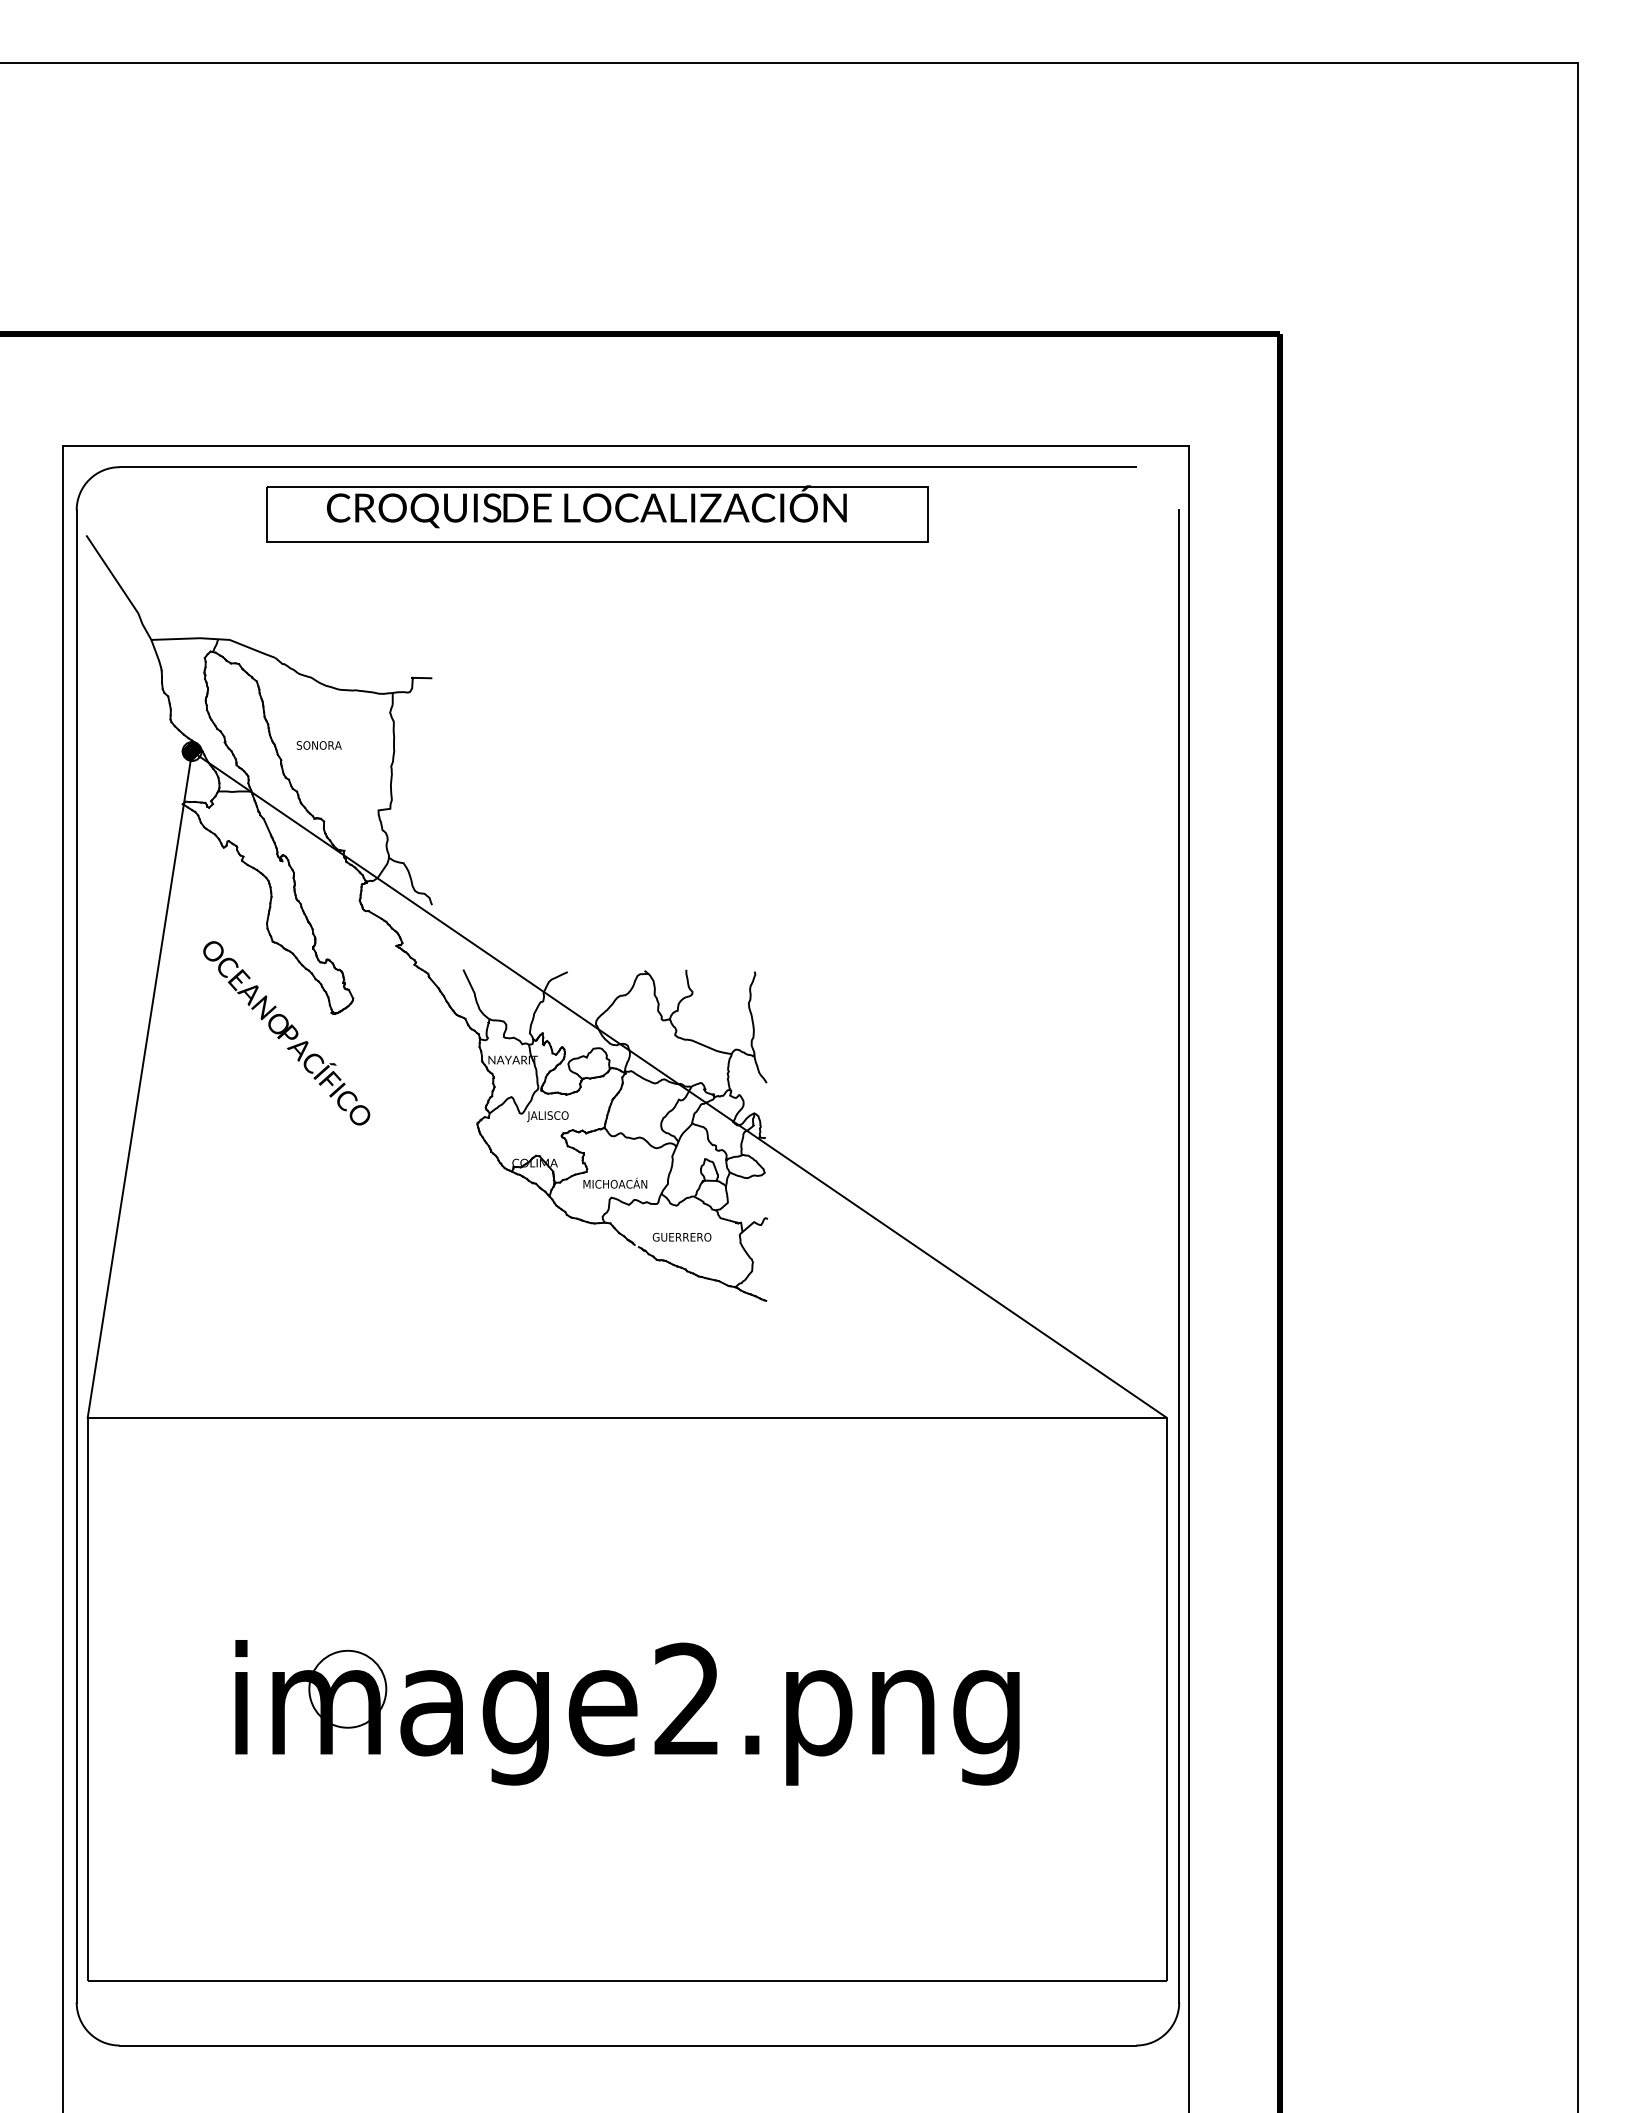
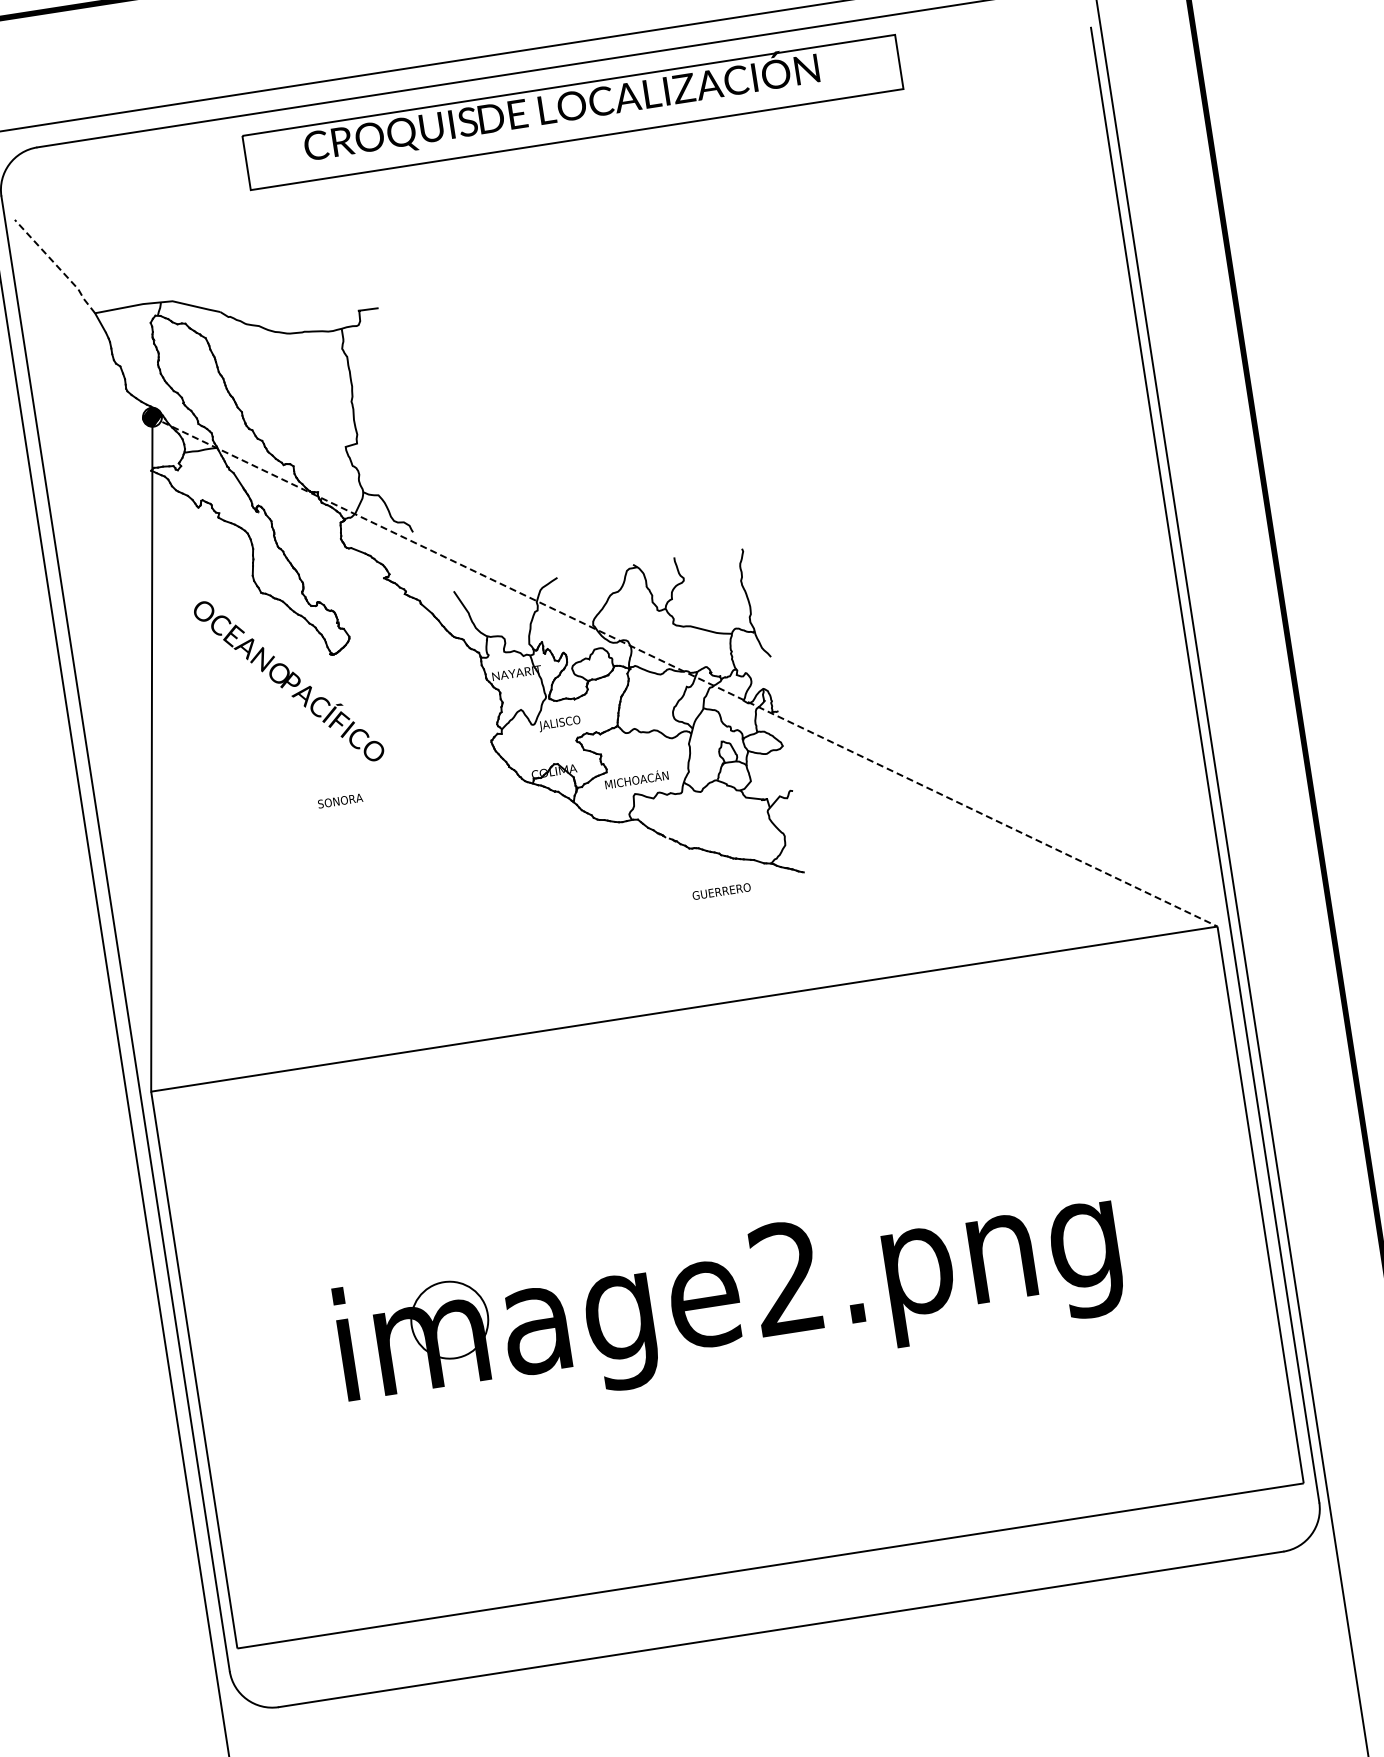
part: (597, 513) -> (572, 111), moved
line: (121, 587) -> (57, 266), solid -> dashed
text: (318, 745) -> (339, 801), moved
line: (679, 1084) -> (685, 671), solid -> dashed
text: (681, 1236) -> (720, 890), moved

